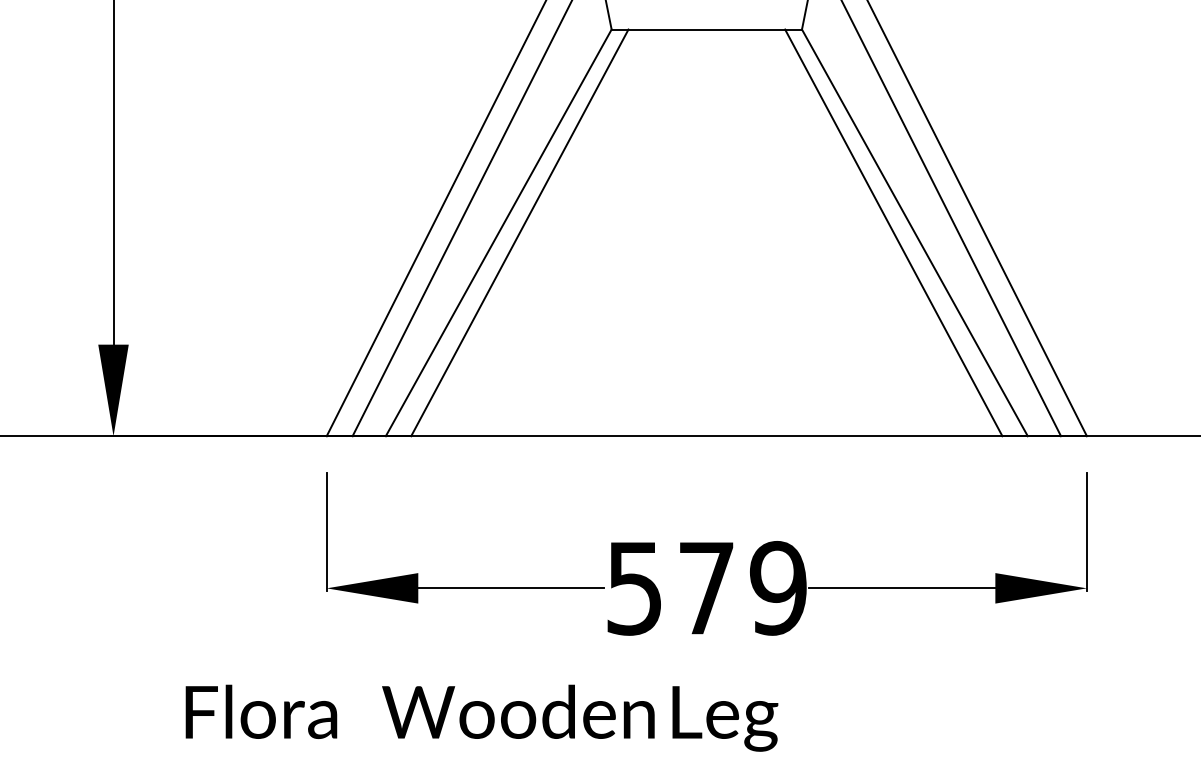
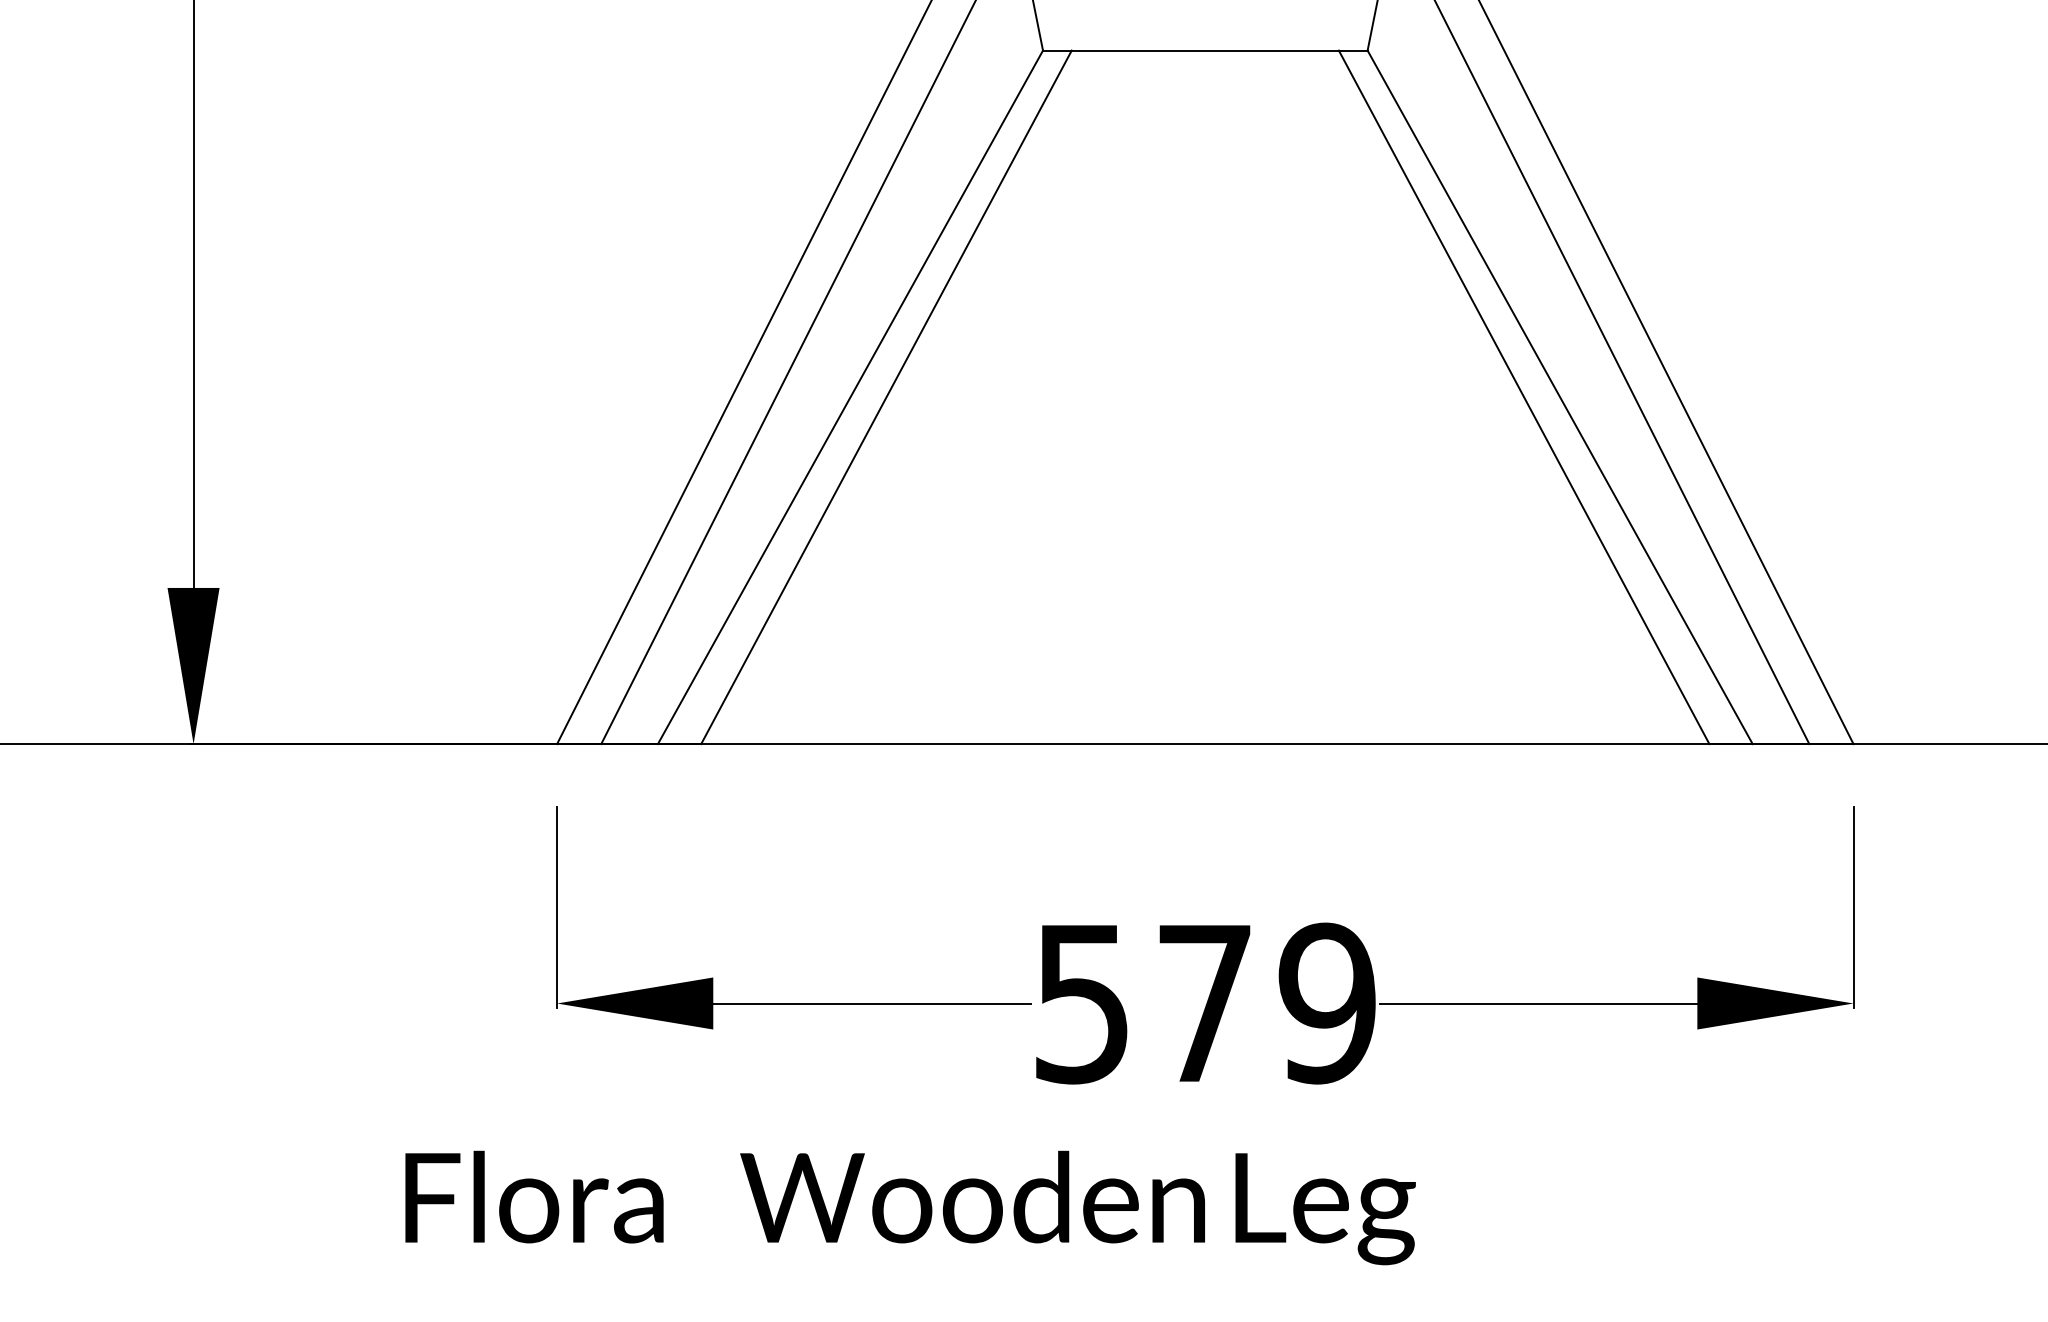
text: (481, 717) -> (909, 1206), moved

